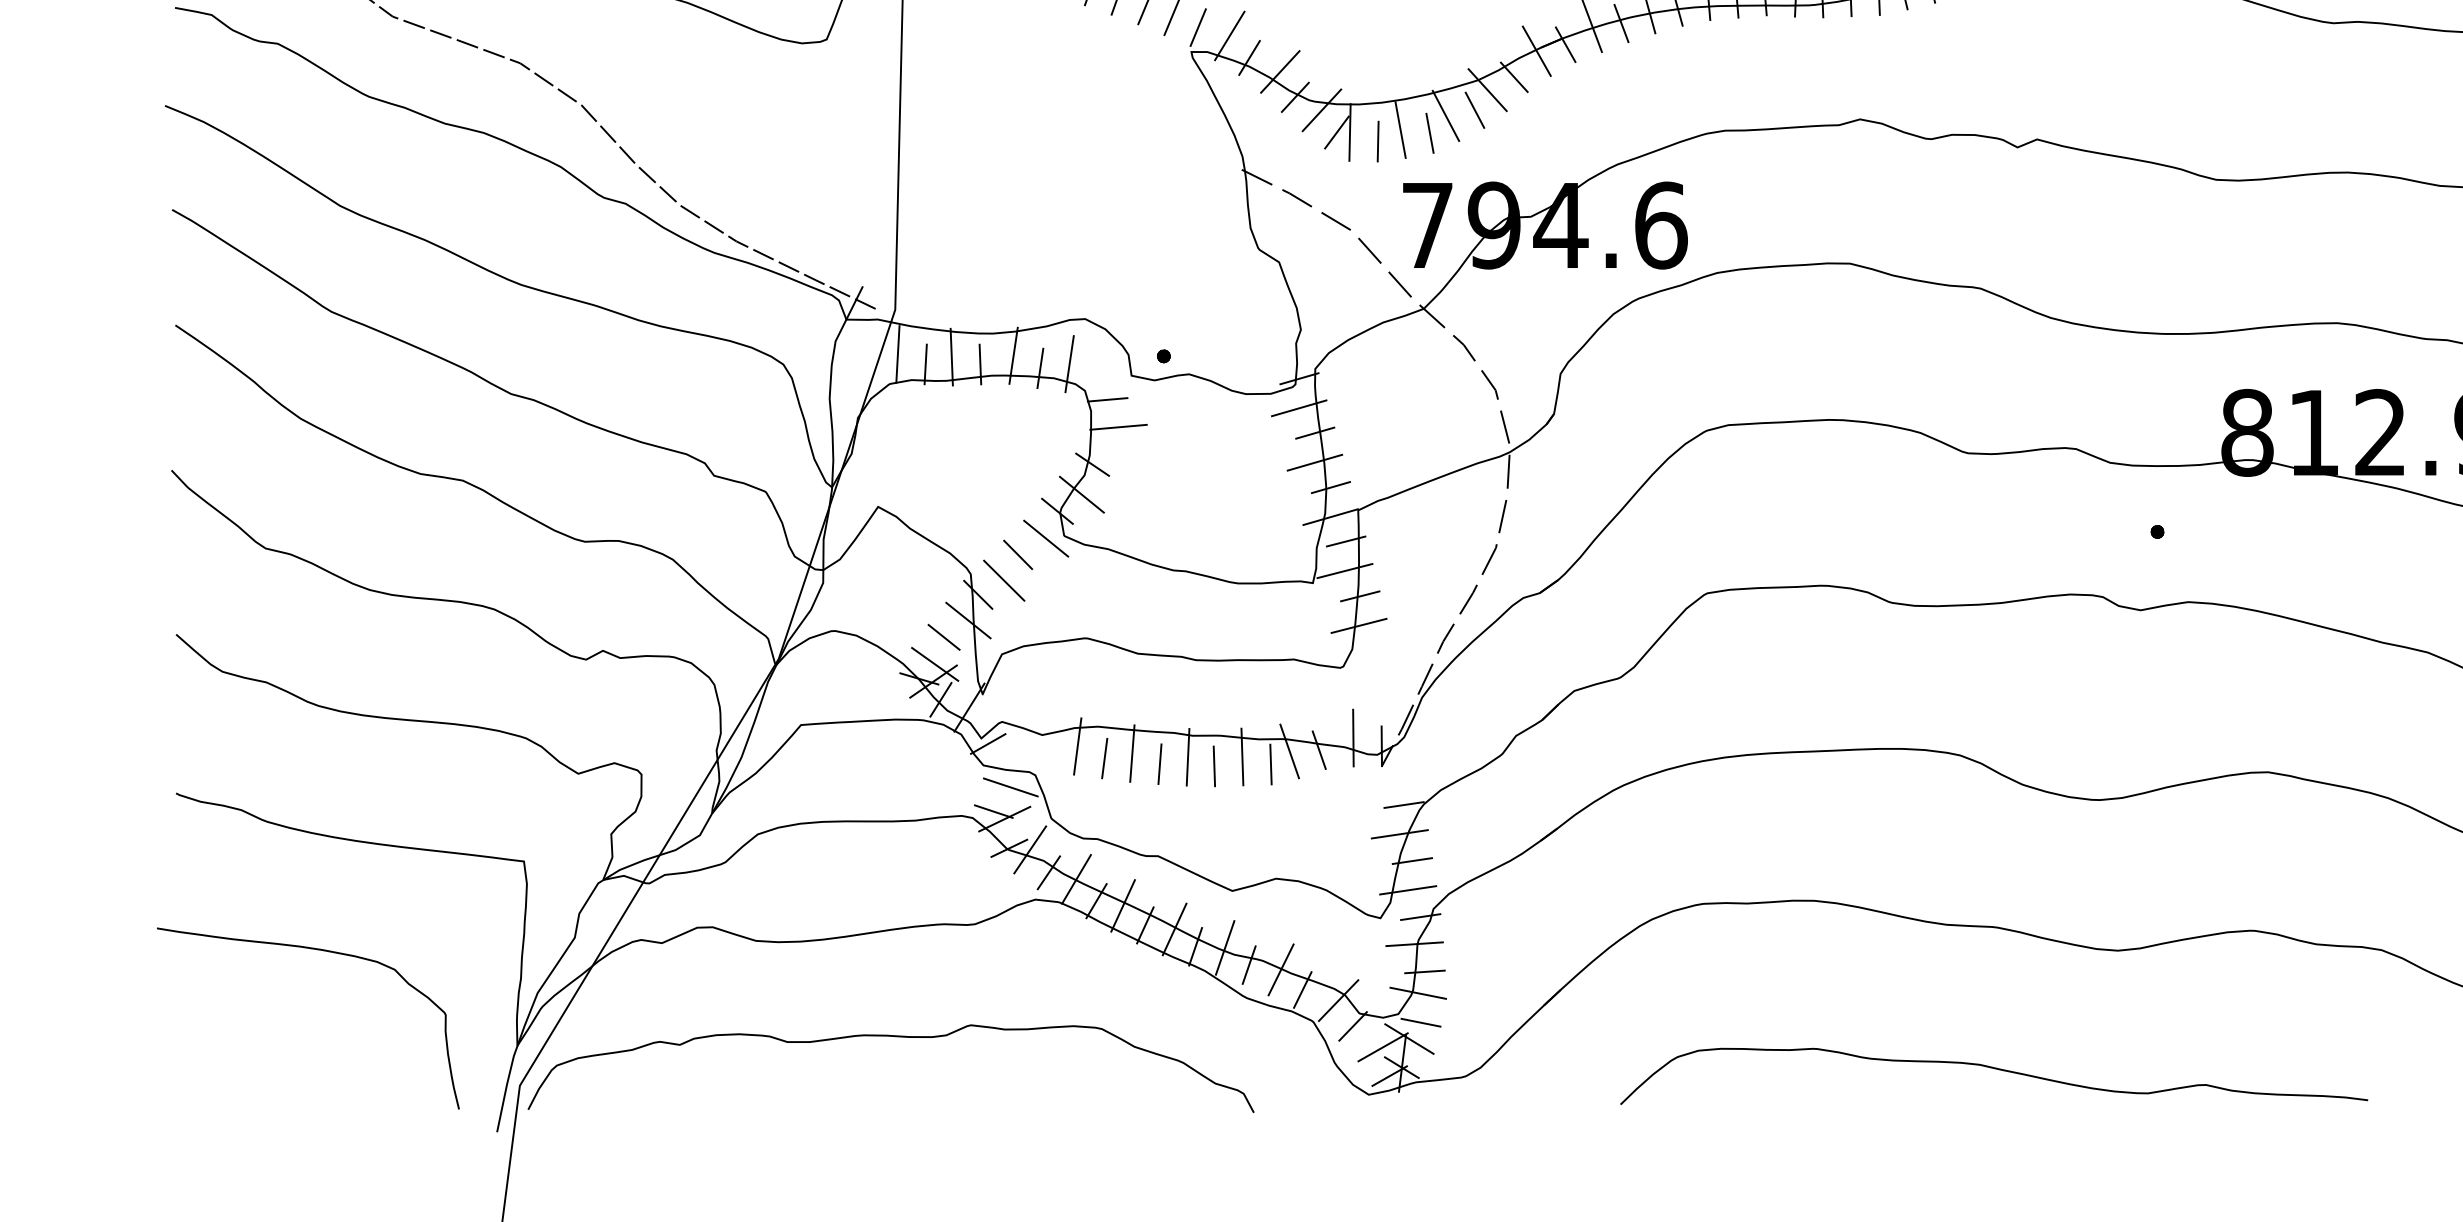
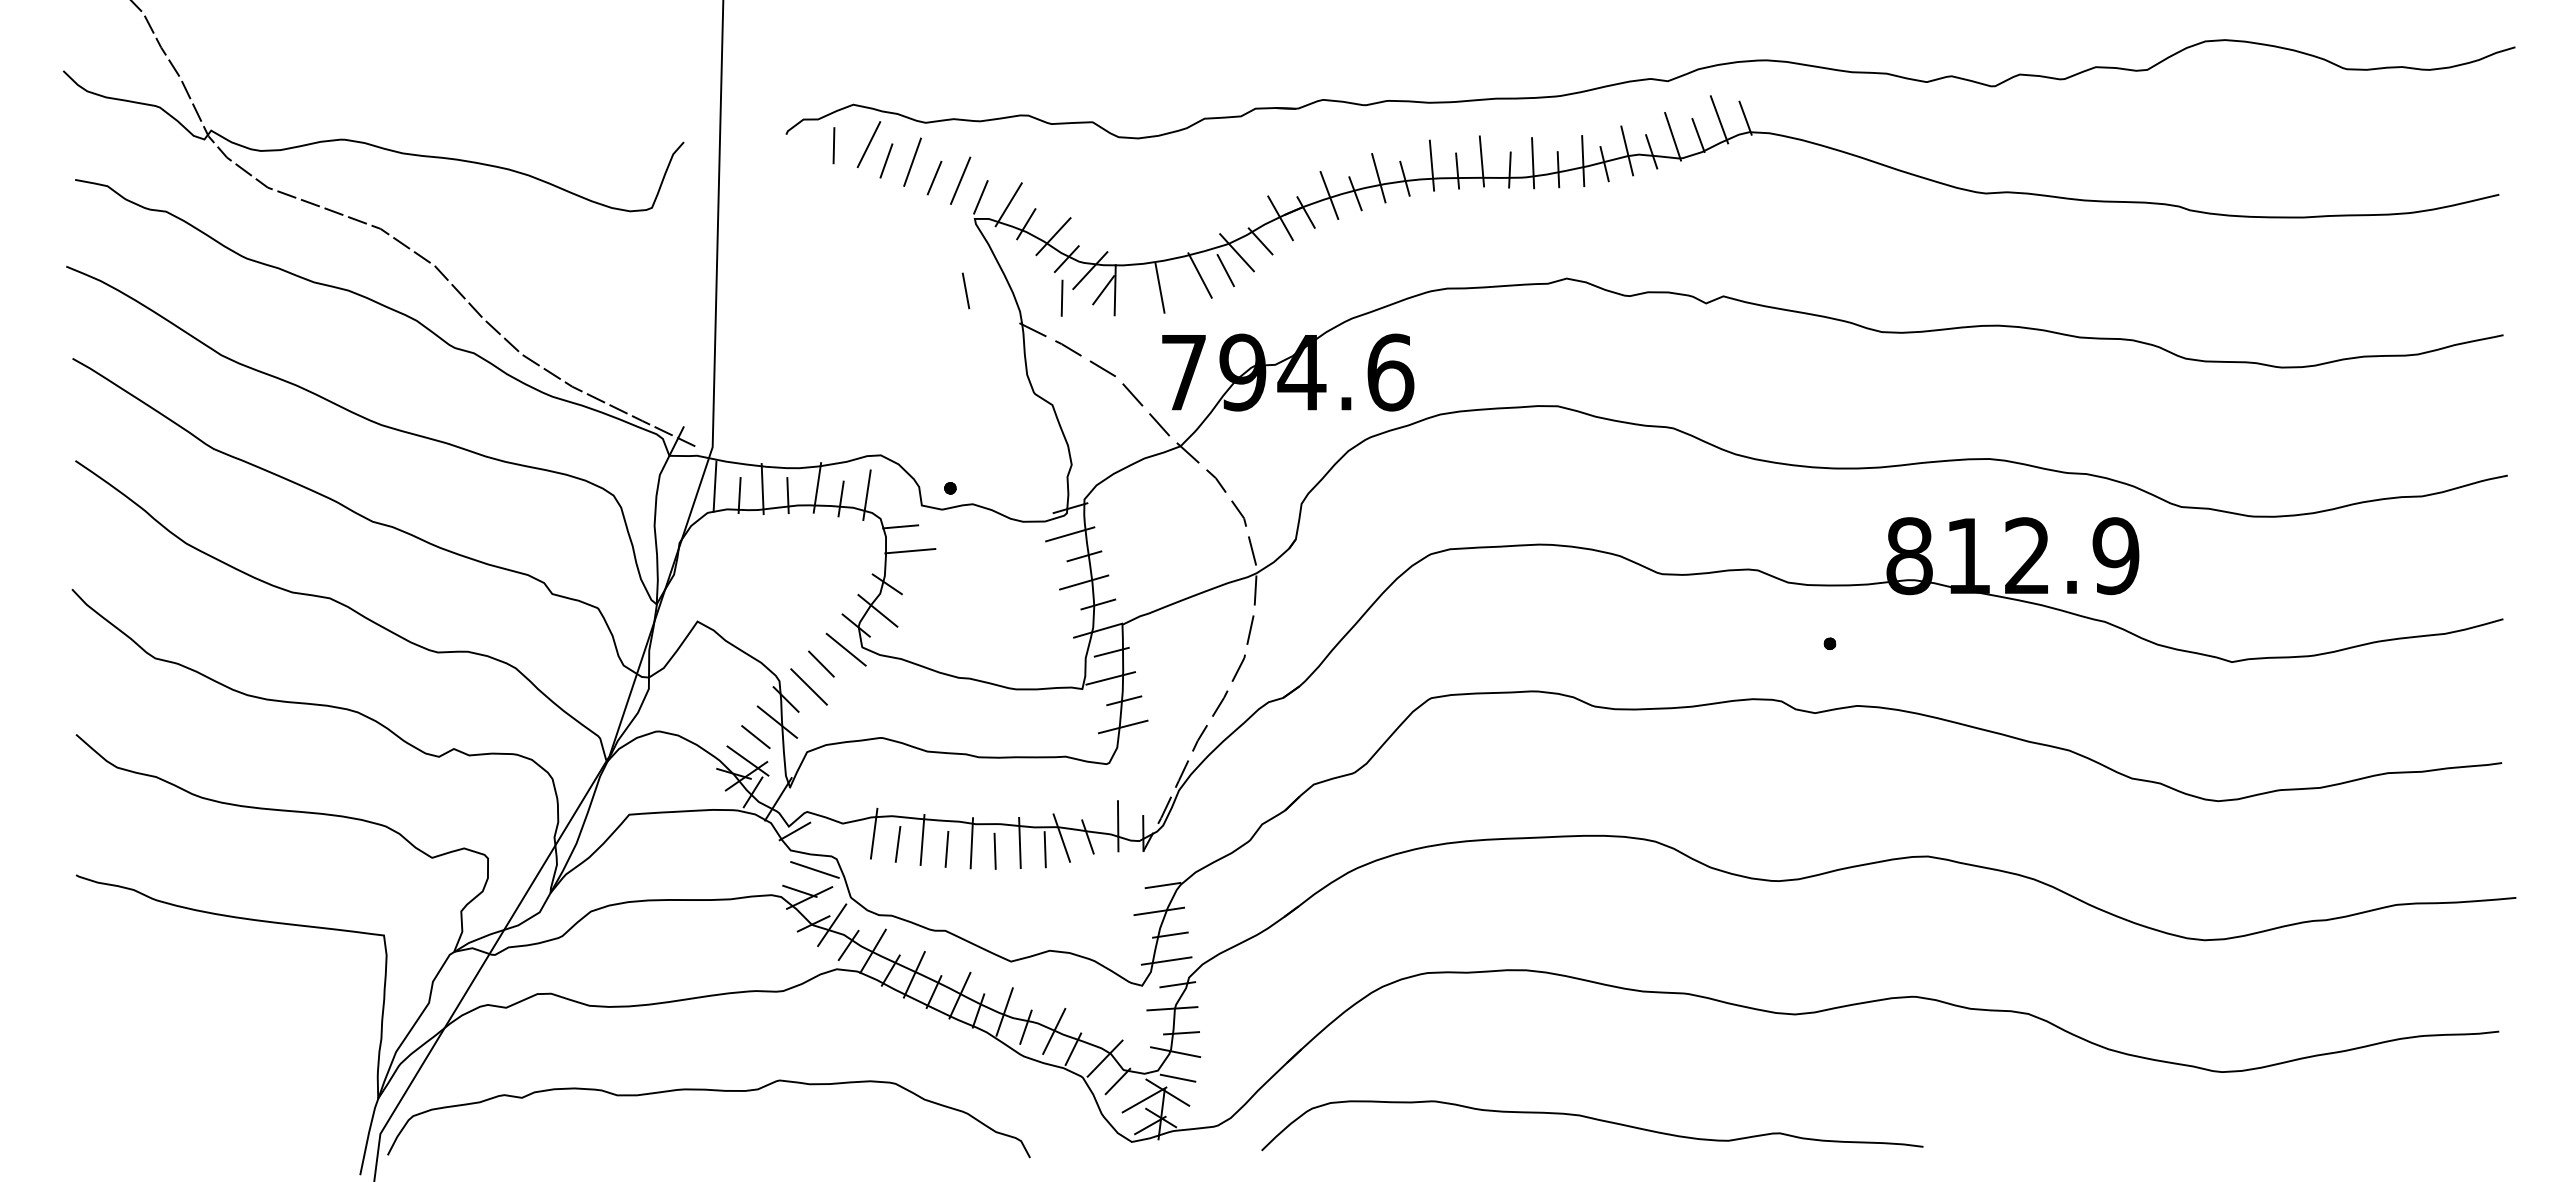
line: (1429, 132) -> (965, 290), moved
line: (1377, 140) -> (1061, 297), moved
curve: (317, 950) -> (201, 1014), removed
curve: (1994, 1069) -> (1592, 1119), moved

